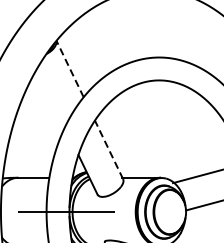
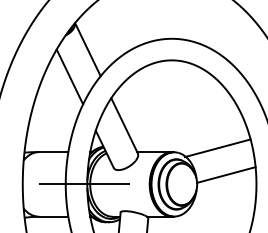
line: (69, 68) -> (87, 49), dashed -> solid
line: (50, 97) -> (69, 76), added
line: (108, 149) -> (124, 125), dashed -> solid

